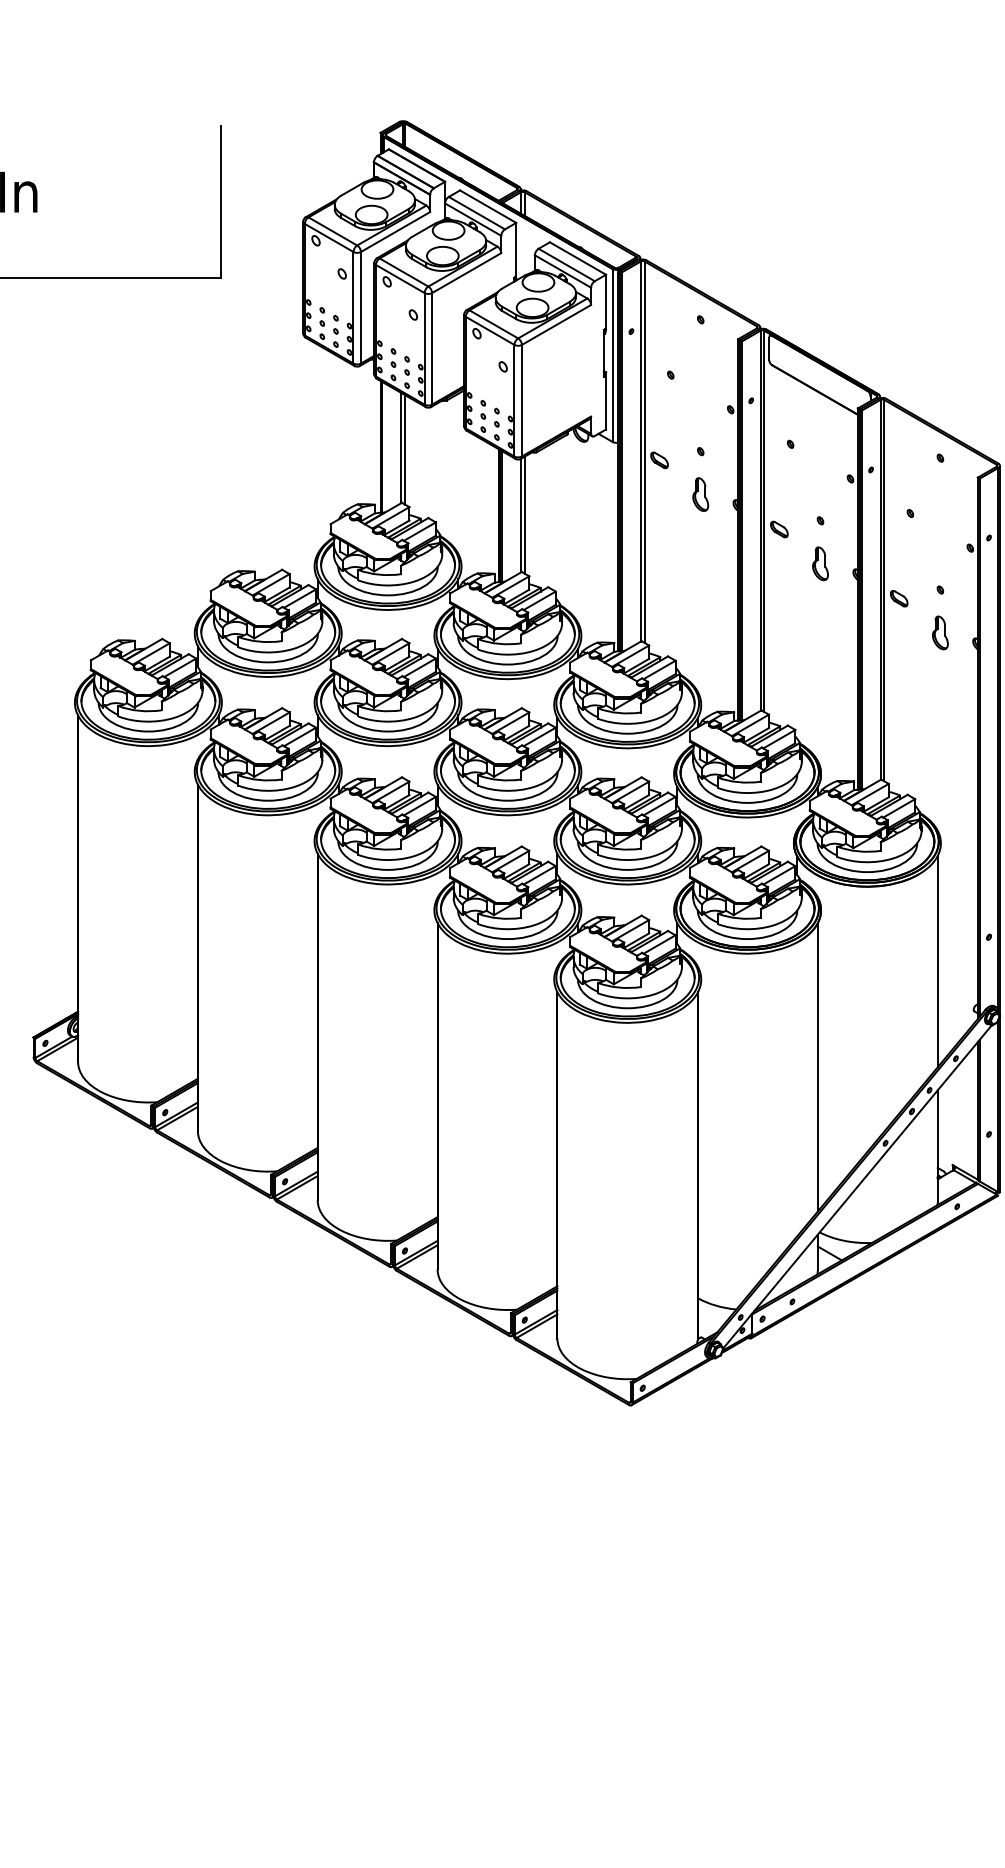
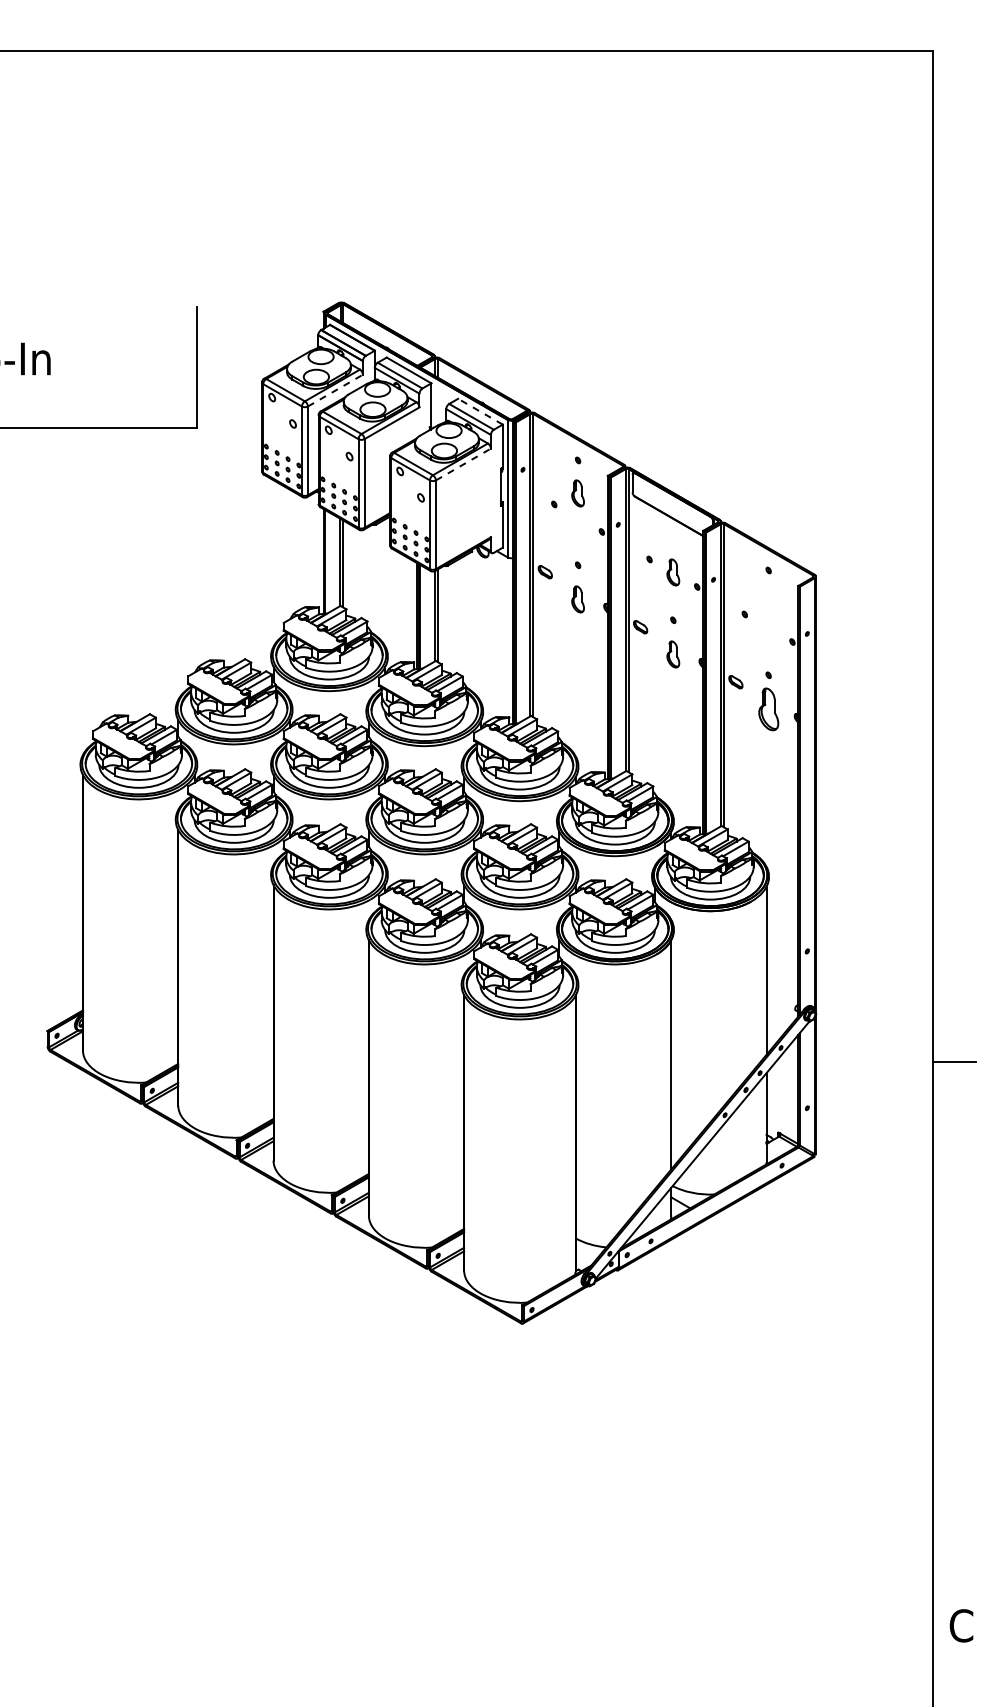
line: (395, 231) -> (335, 390), solid -> dashed
line: (578, 258) -> (480, 411), solid -> dashed
line: (556, 324) -> (463, 464), solid -> dashed
part: (699, 361) -> (577, 493), added
part: (820, 460) -> (673, 572), added
part: (940, 633) -> (768, 709), size x1.6

